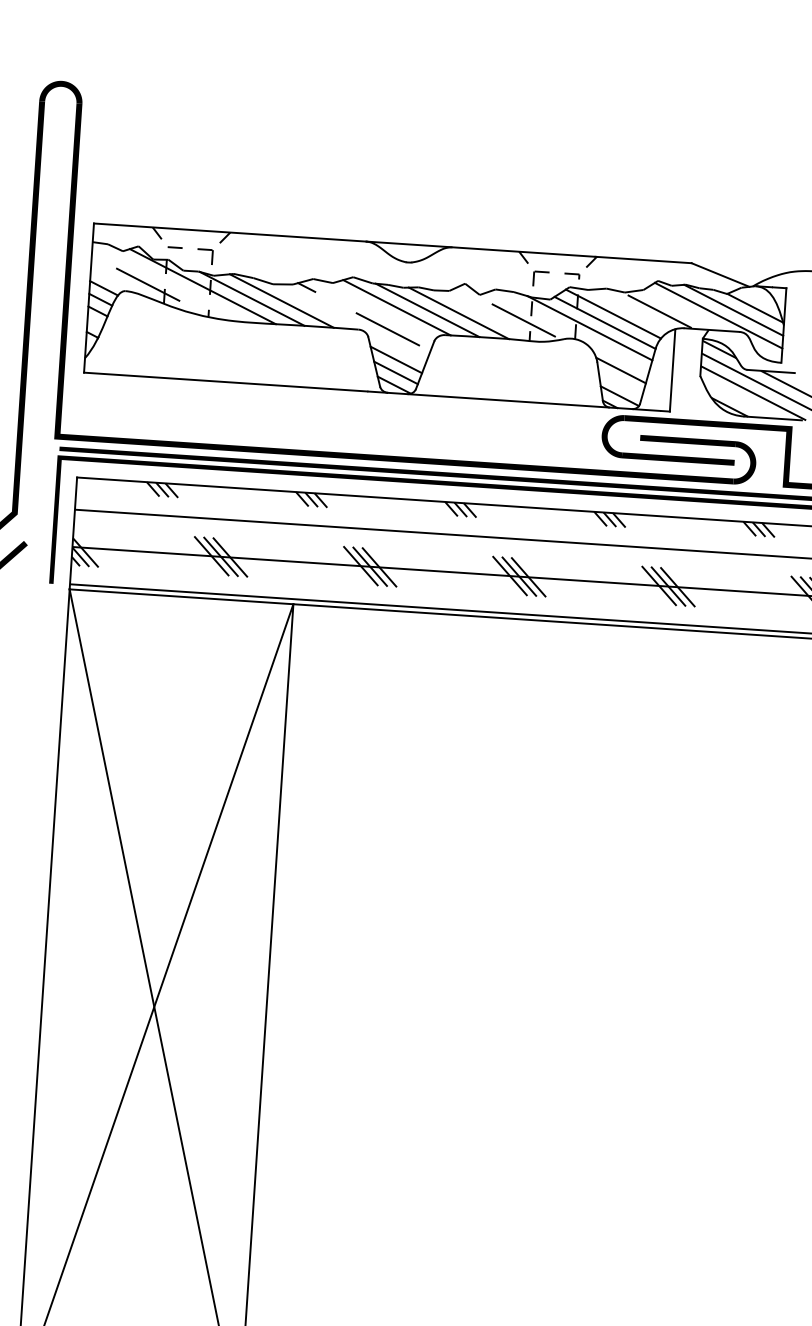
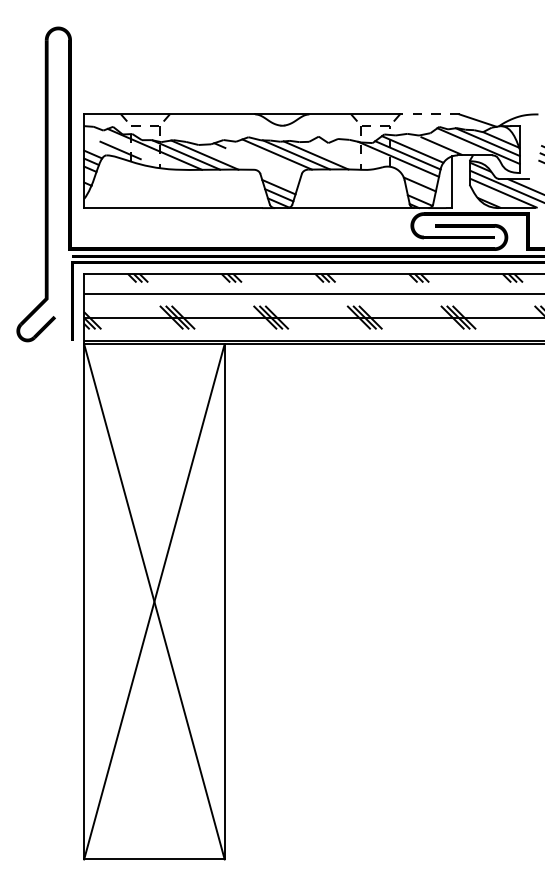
line: (642, 260) -> (428, 114), solid -> dashed
line: (523, 319) -> (356, 156), removed
line: (388, 329) -> (272, 168), removed

